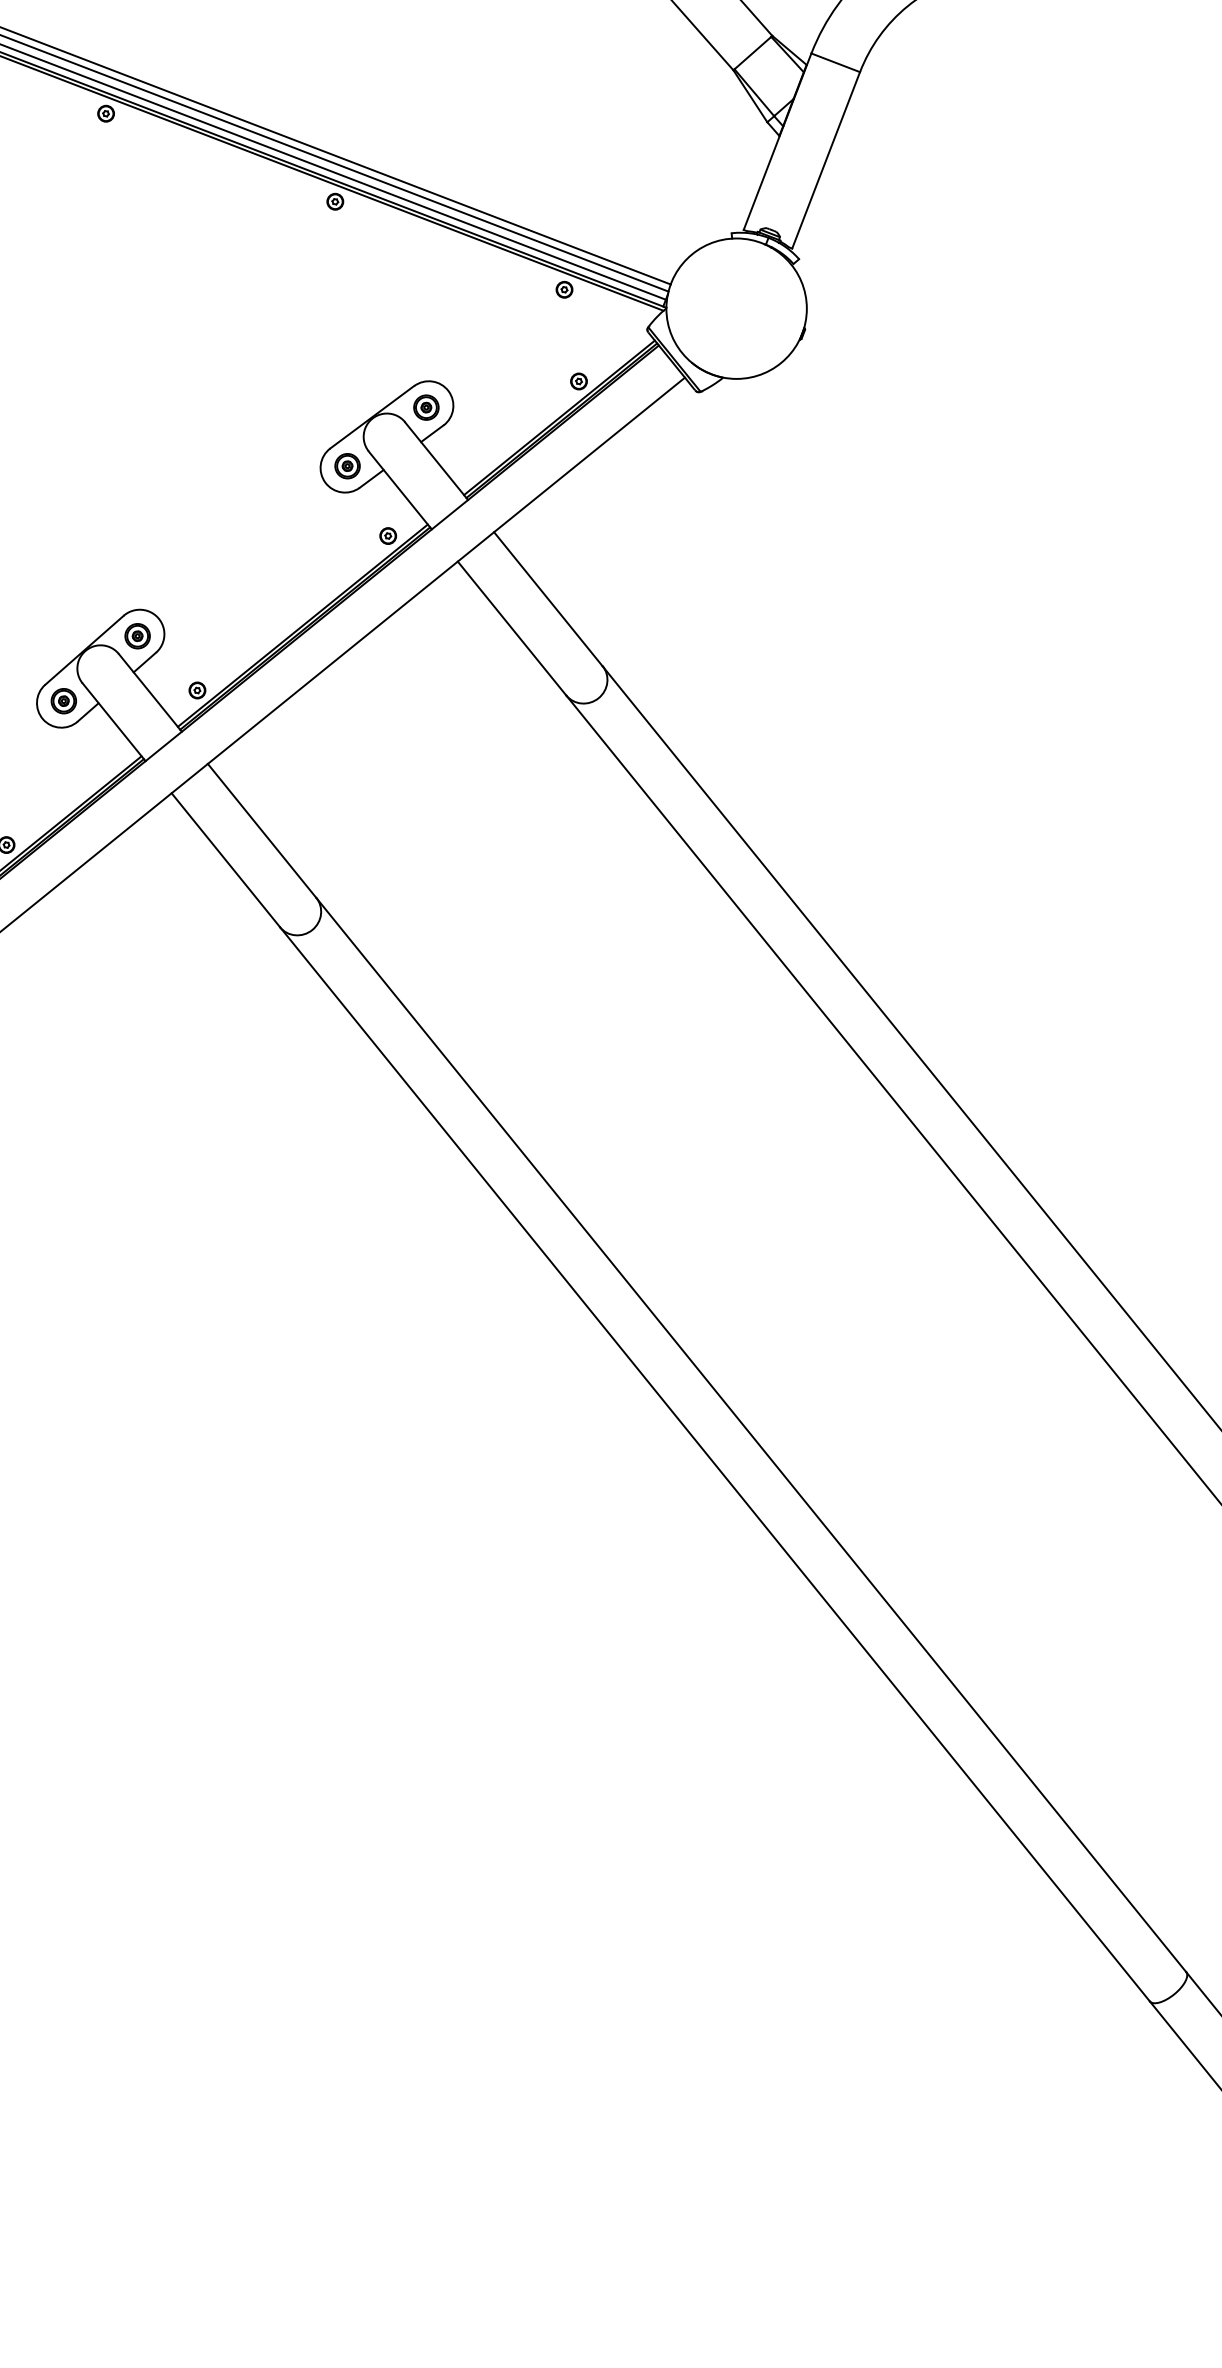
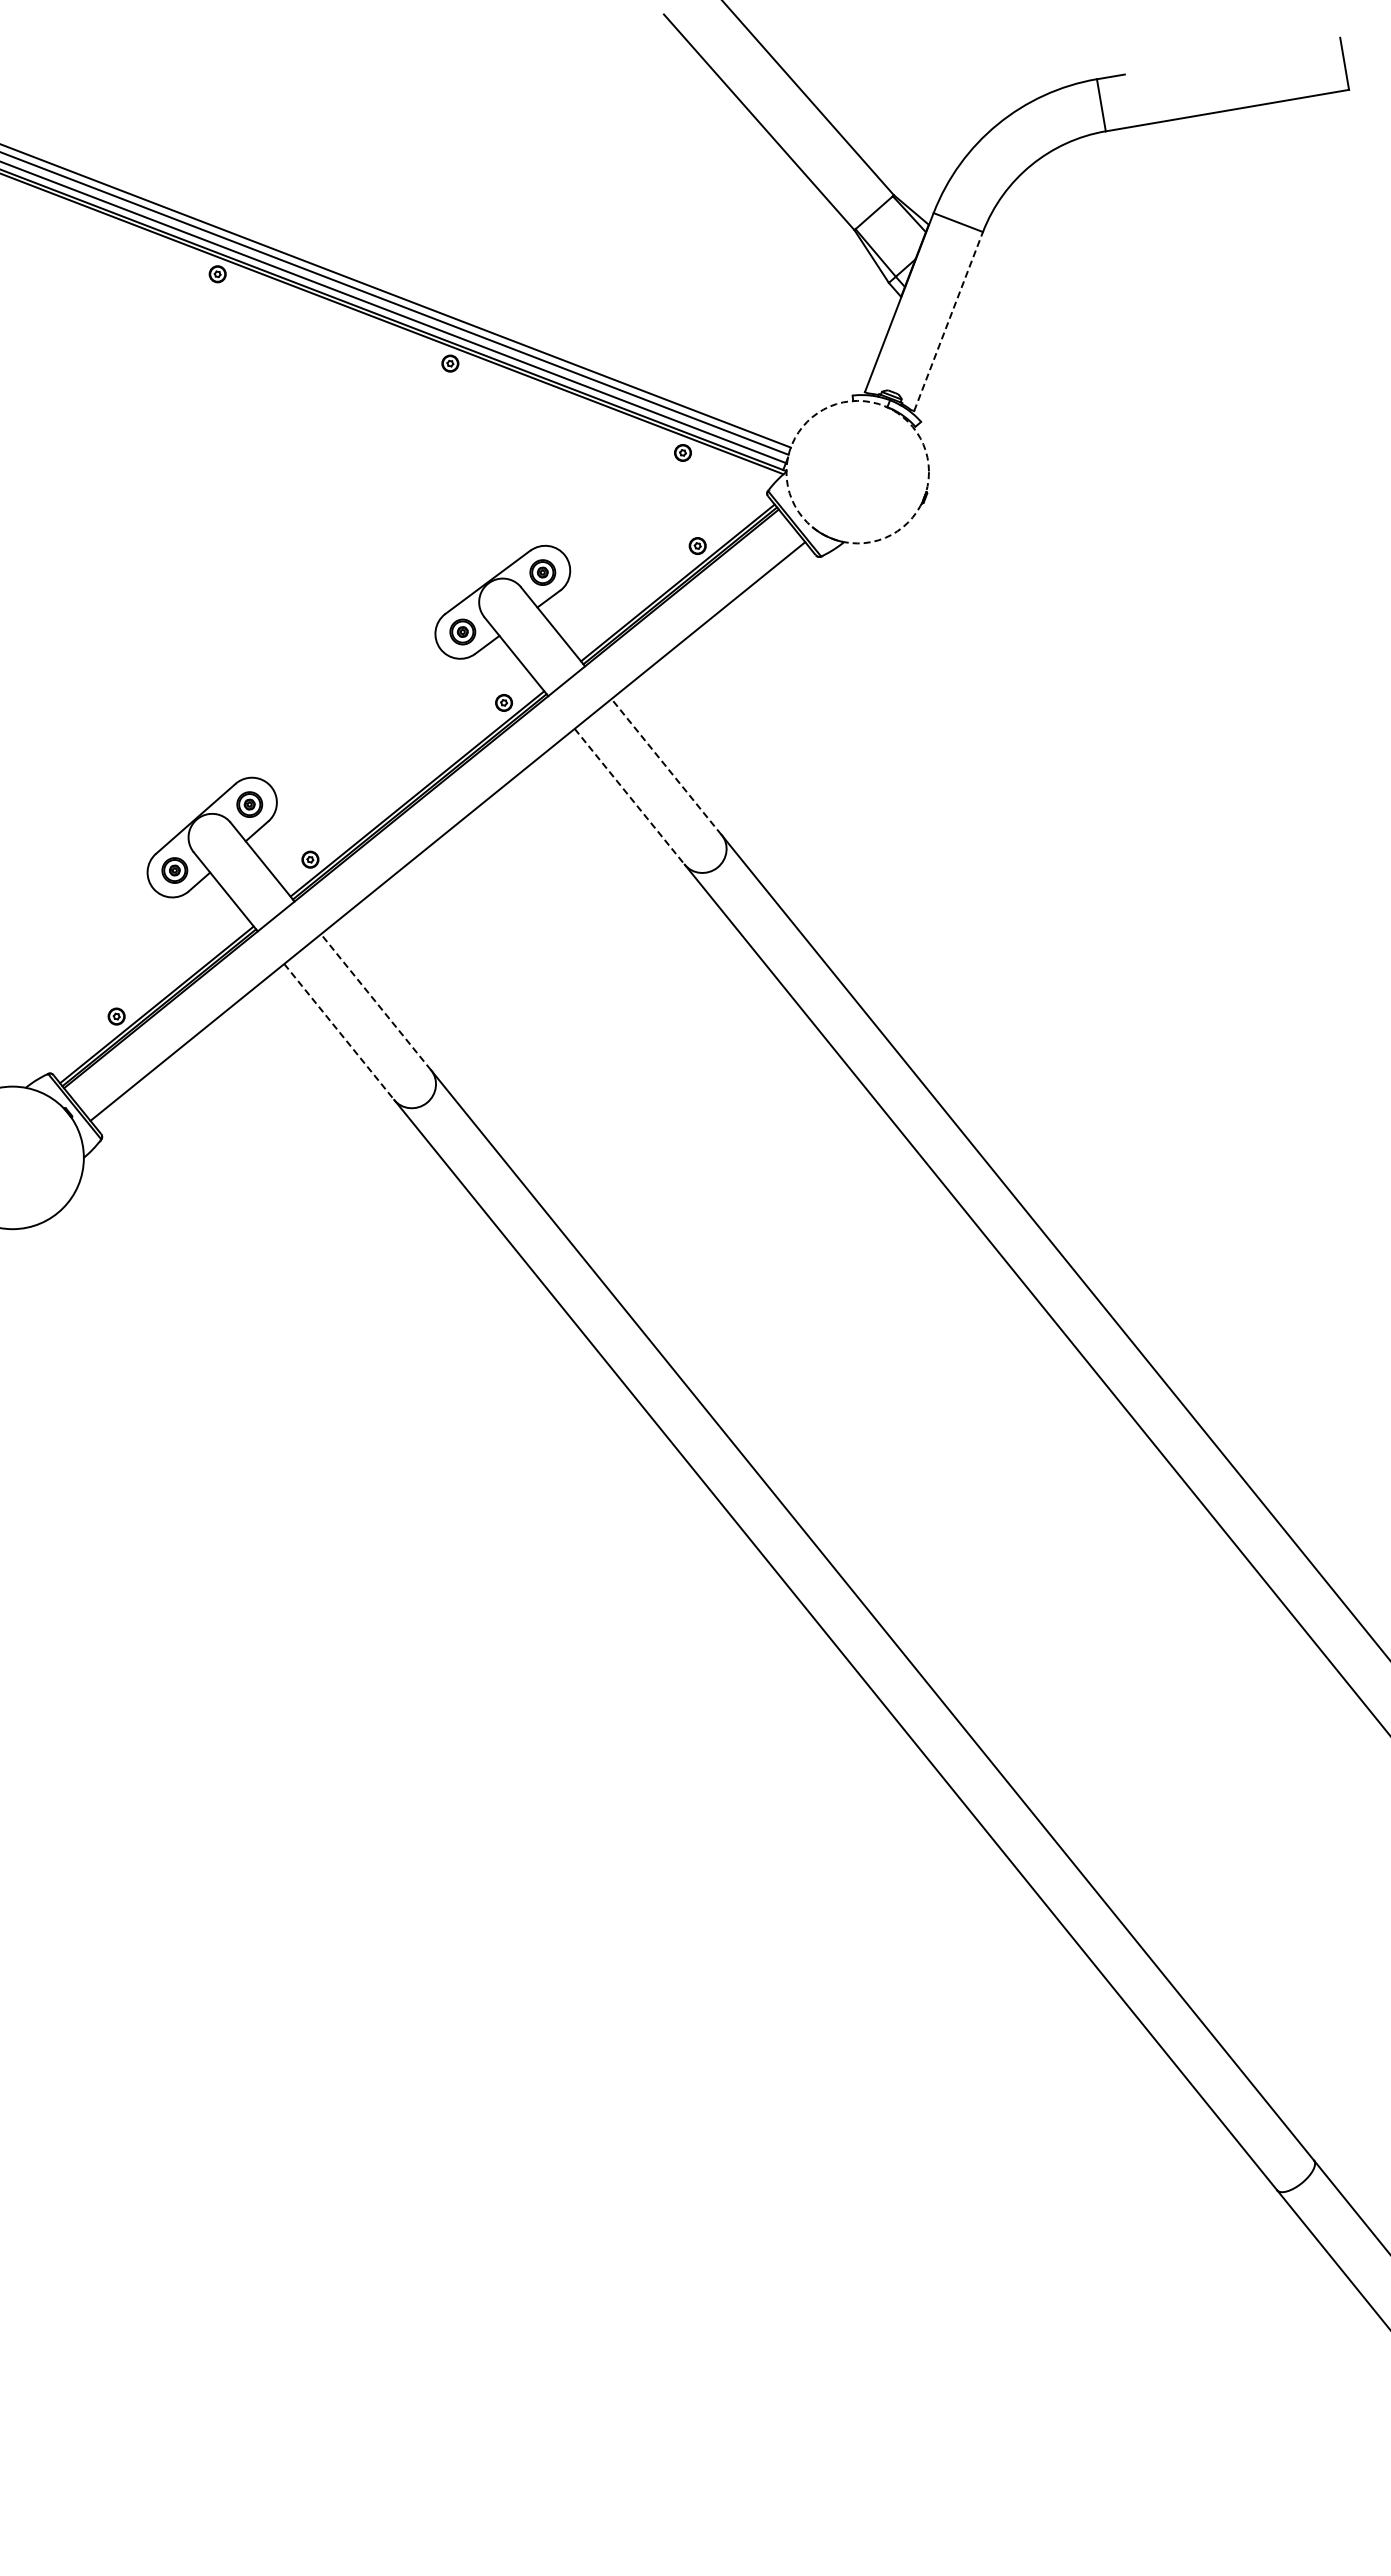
line: (826, 160) -> (948, 321), solid -> dashed
circle: (736, 308) -> (857, 471), solid -> dashed
line: (548, 598) -> (666, 766), solid -> dashed
line: (512, 629) -> (630, 797), solid -> dashed
line: (261, 830) -> (375, 1001), solid -> dashed
line: (226, 860) -> (339, 1032), solid -> dashed

